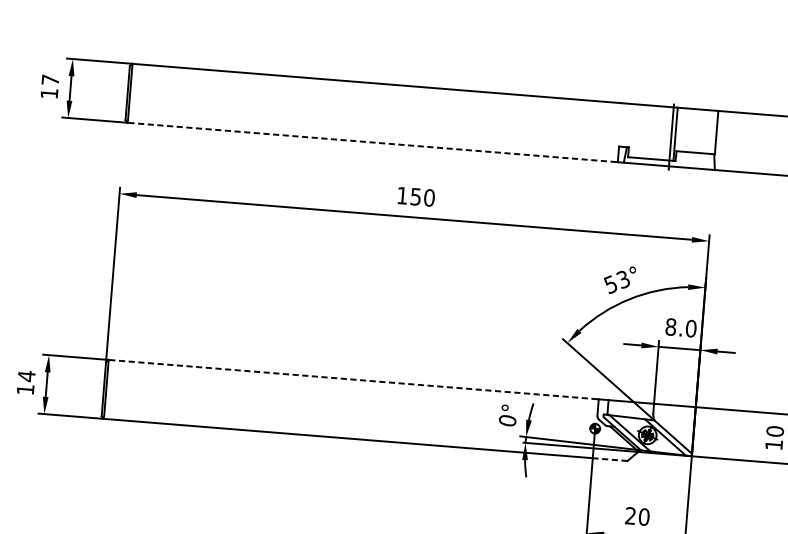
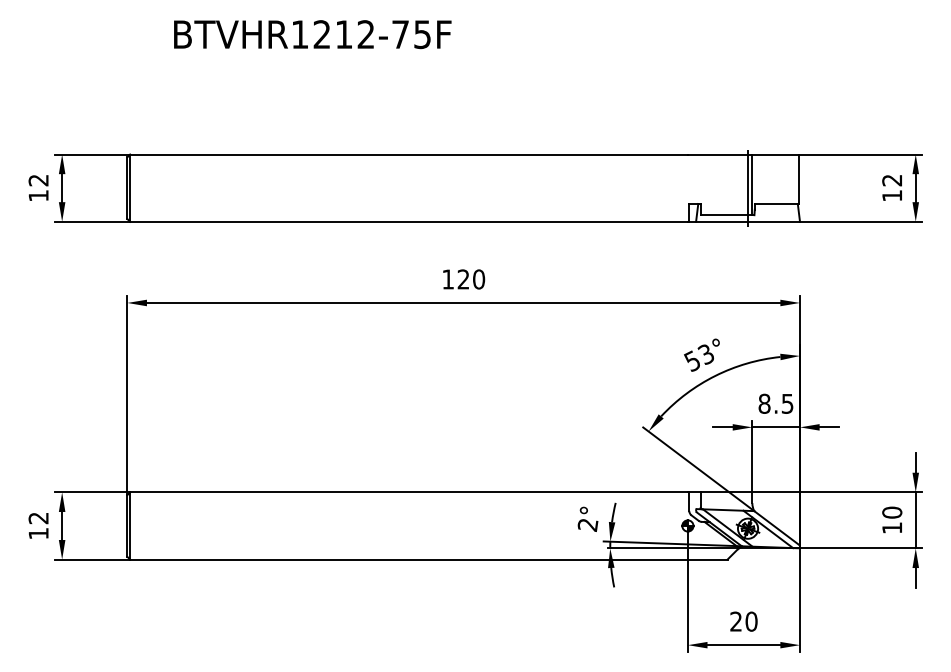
text: (50, 80) -> (38, 180), 17 -> 12
line: (372, 142) -> (409, 221), dashed -> solid
text: (415, 196) -> (463, 279), 150 -> 120
text: (691, 328) -> (787, 403), 8.0 -> 8.5
text: (26, 376) -> (38, 518), 14 -> 12
line: (353, 379) -> (409, 492), dashed -> solid
text: (507, 420) -> (587, 524), 0° -> 2°
line: (609, 459) -> (707, 559), dashed -> solid

